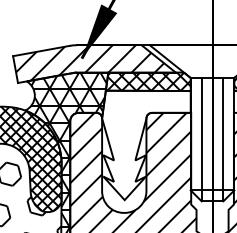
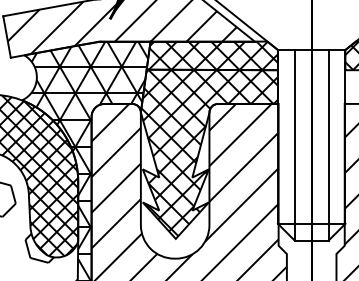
hatch: (146, 144) -> (209, 152), added

